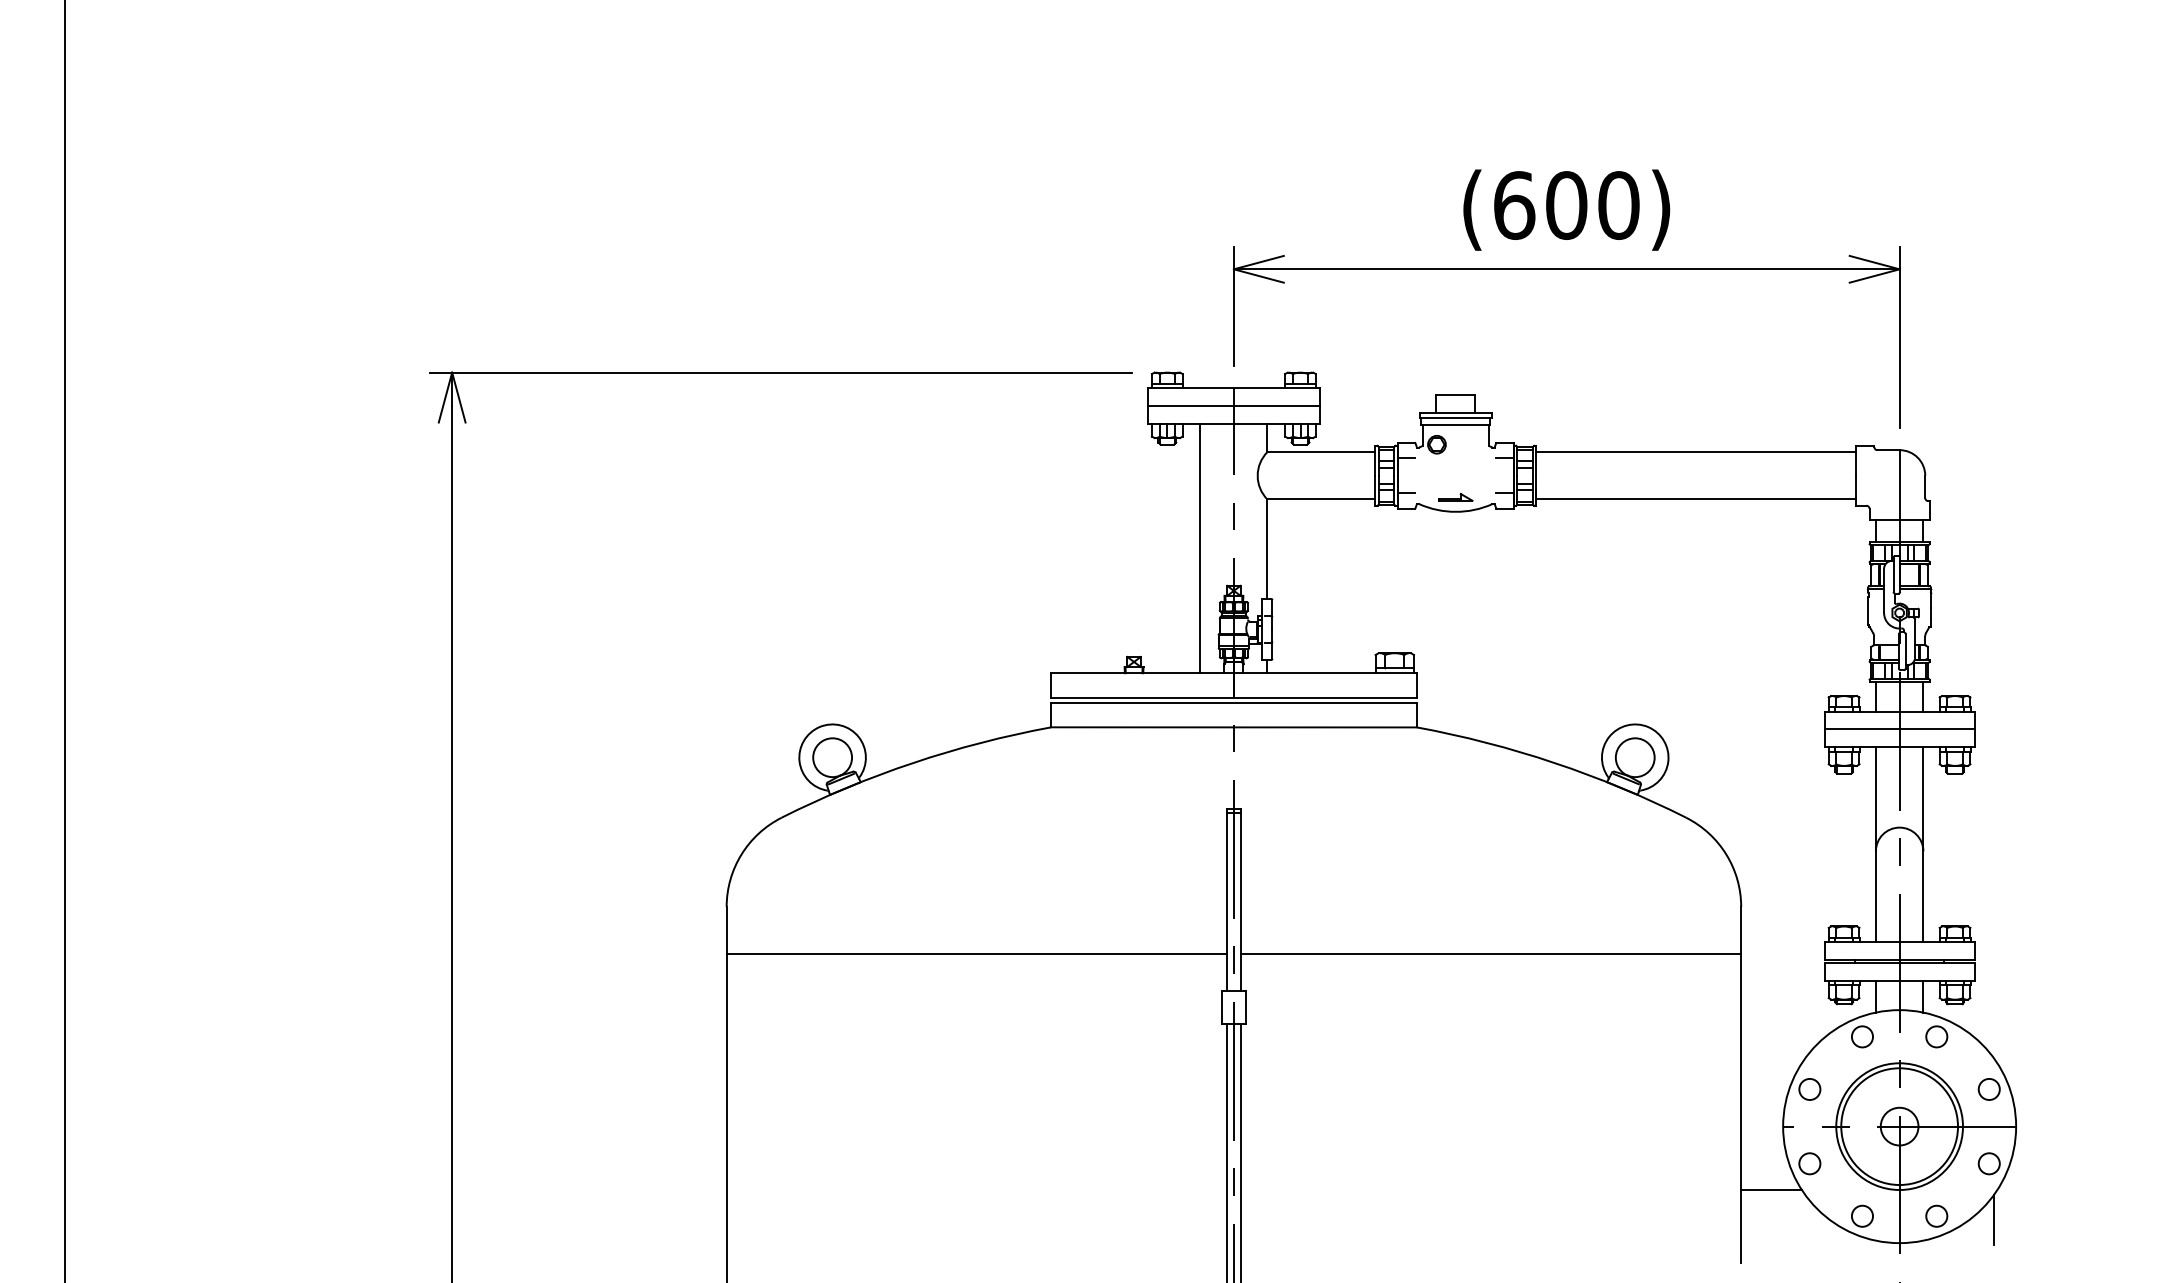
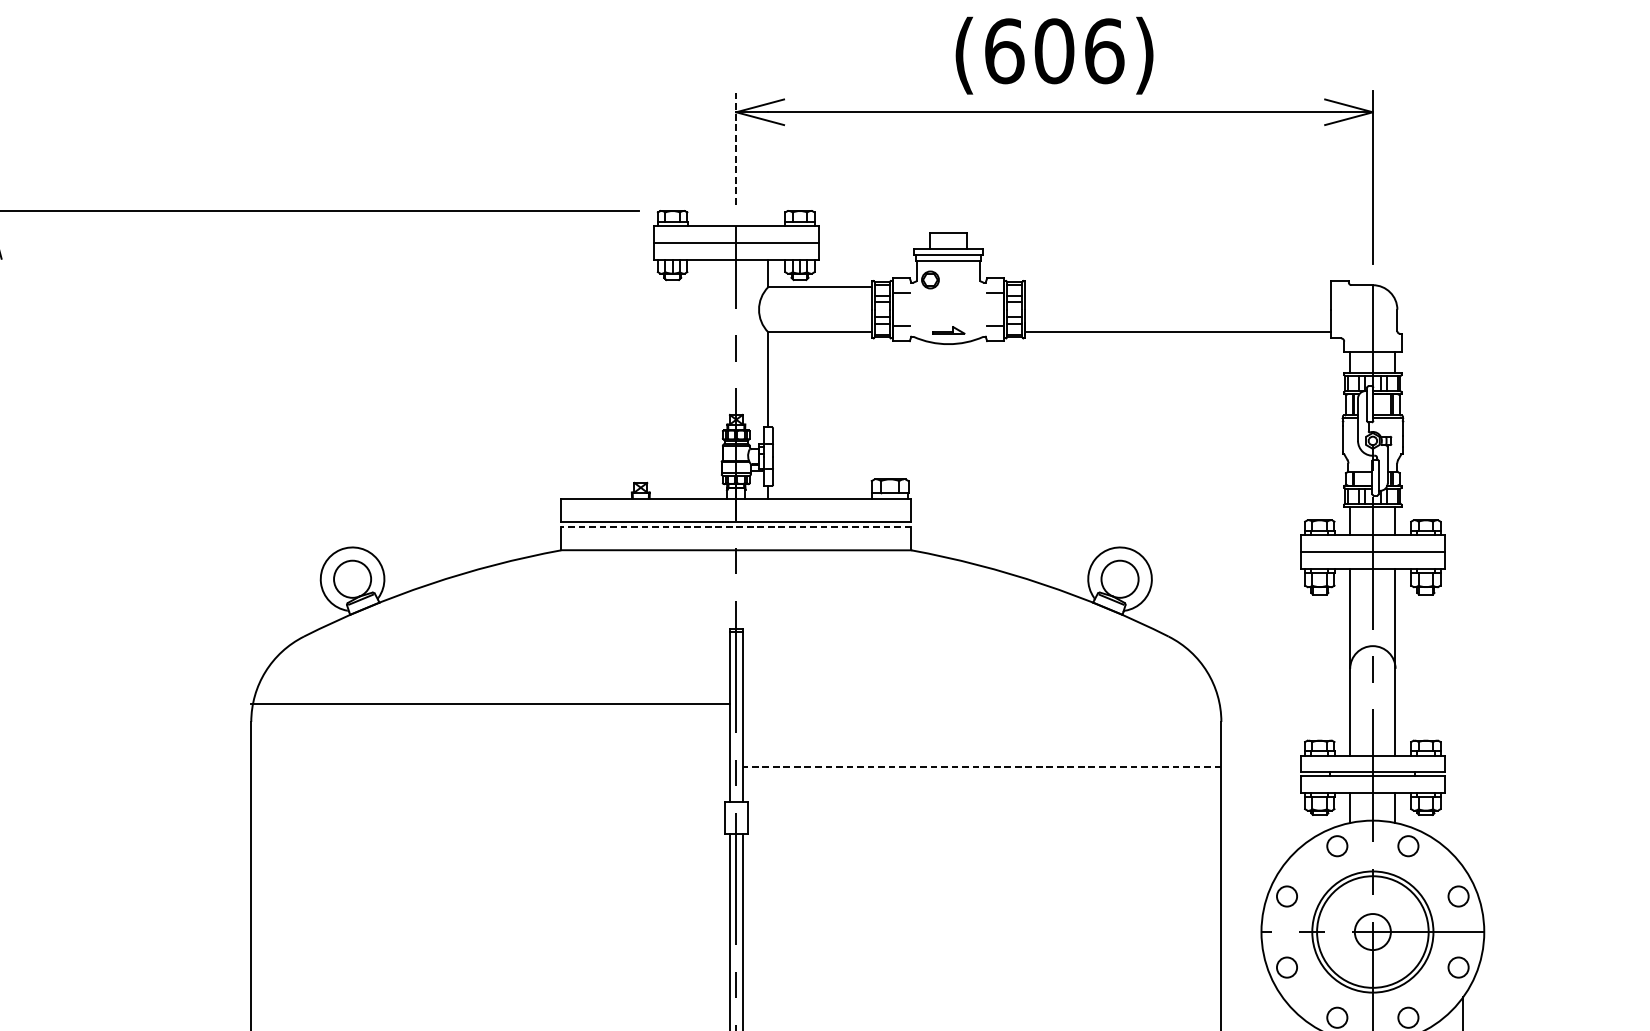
text: (1618, 205) -> (1104, 51), (600) -> (606)
line: (1233, 306) -> (735, 147), solid -> dashed
line: (1695, 452) -> (1177, 287), removed
line: (1200, 548) -> (704, 379), removed
line: (1233, 702) -> (735, 526), solid -> dashed
line: (976, 953) -> (490, 703), moved
line: (1490, 953) -> (981, 766), solid -> dashed
line: (1771, 1189) -> (1250, 992), removed

